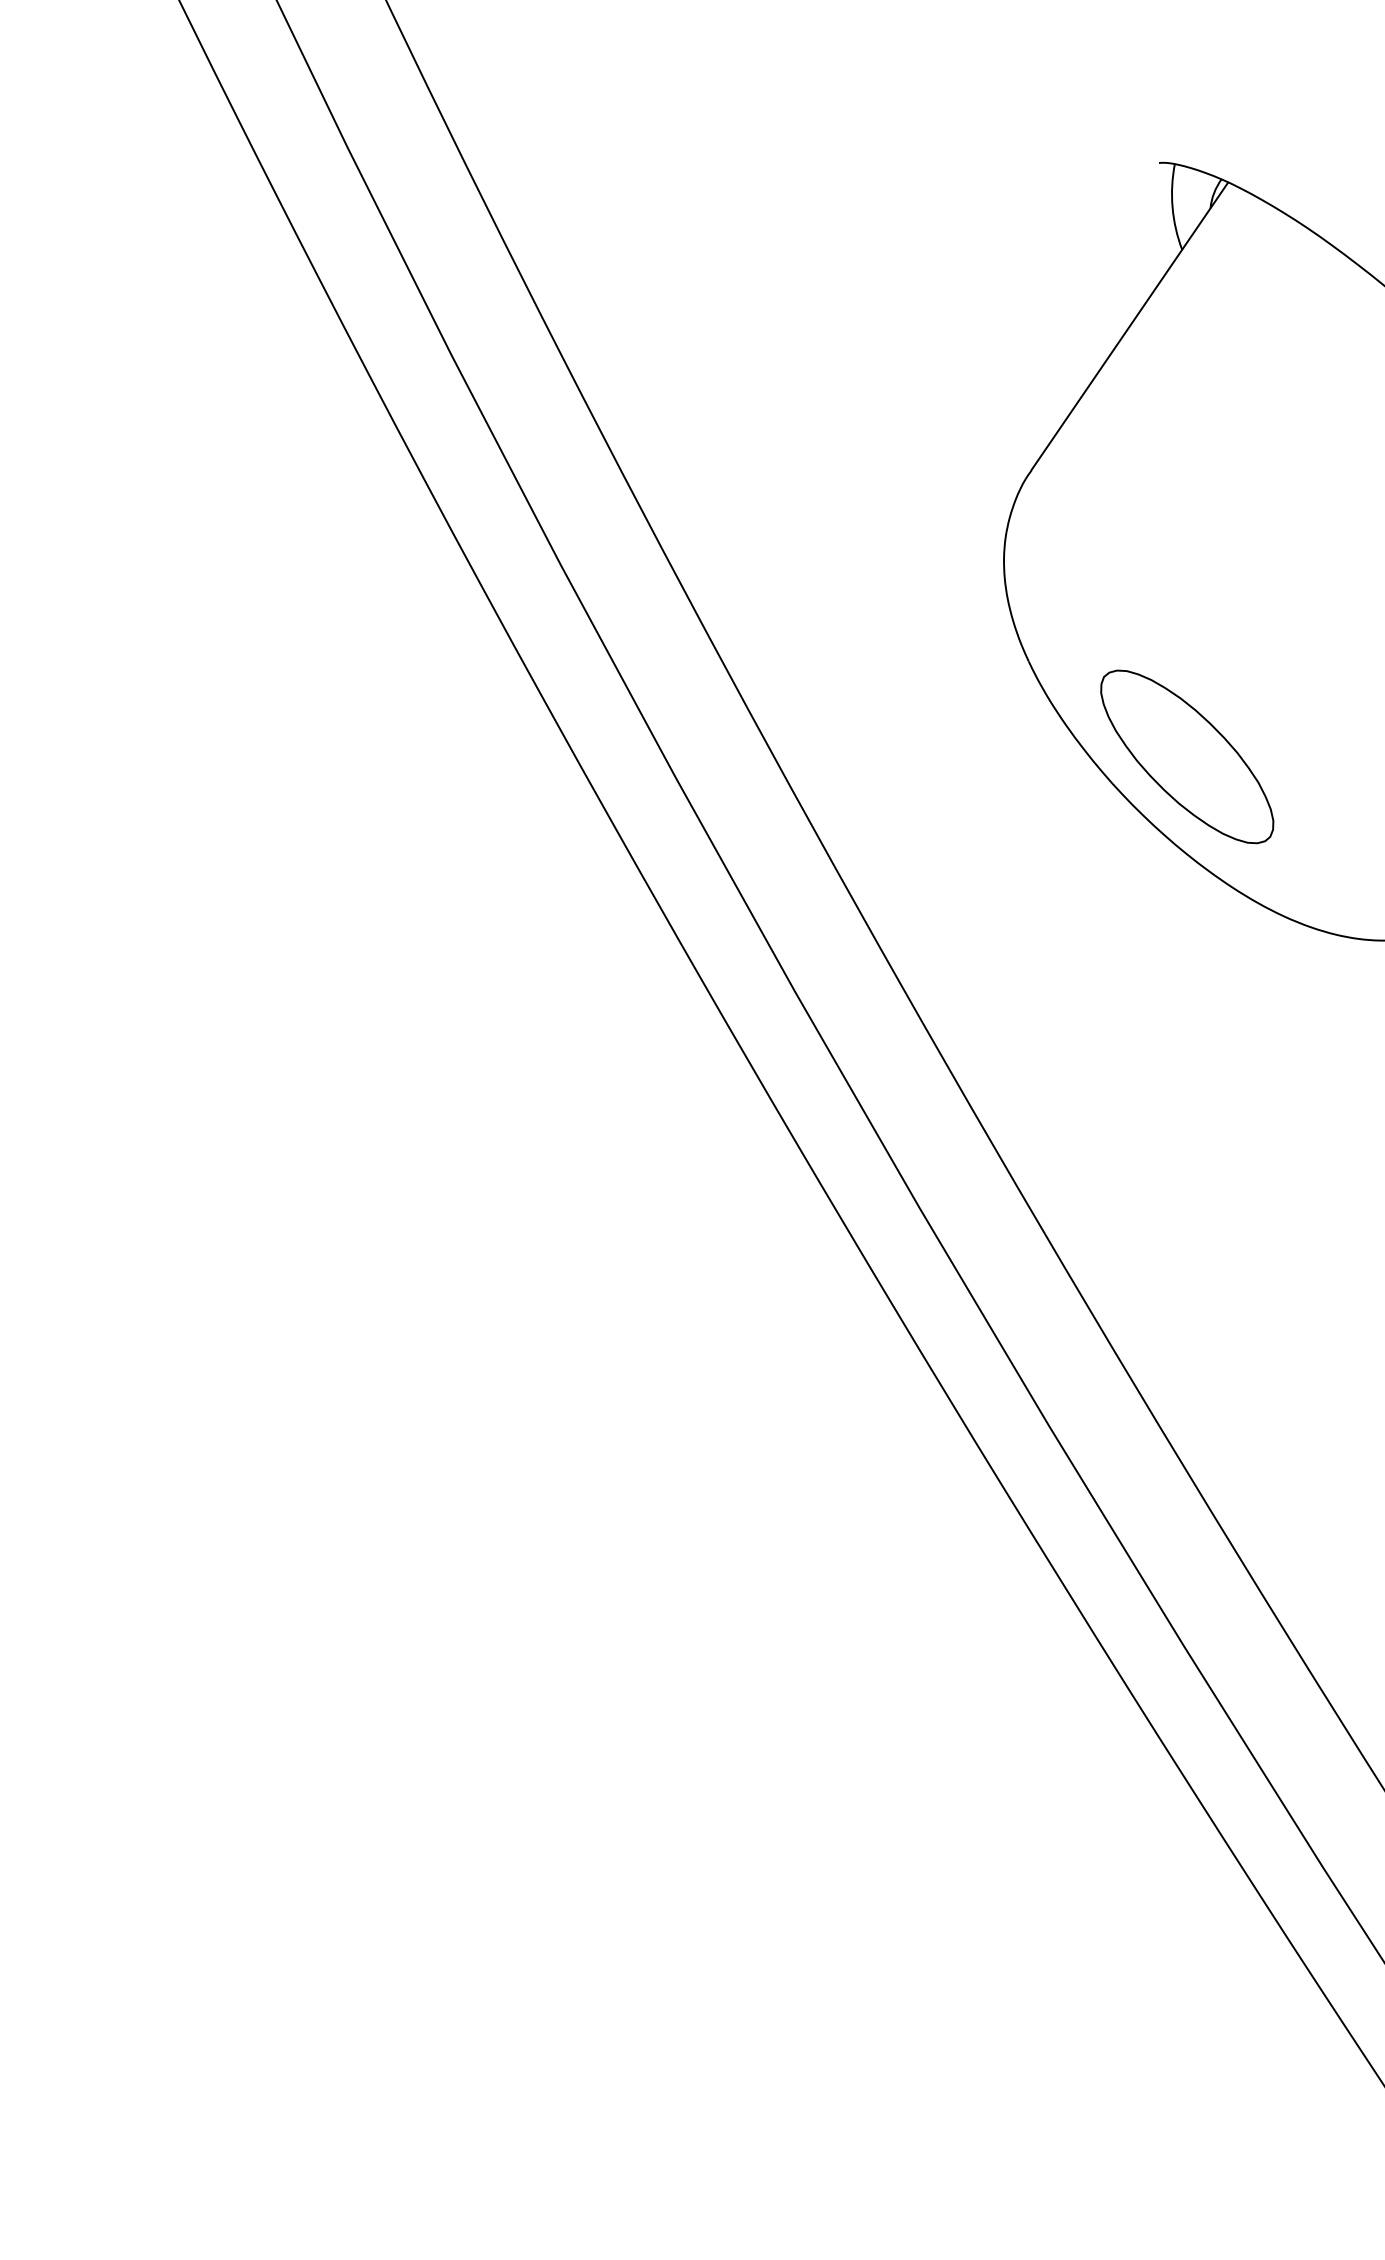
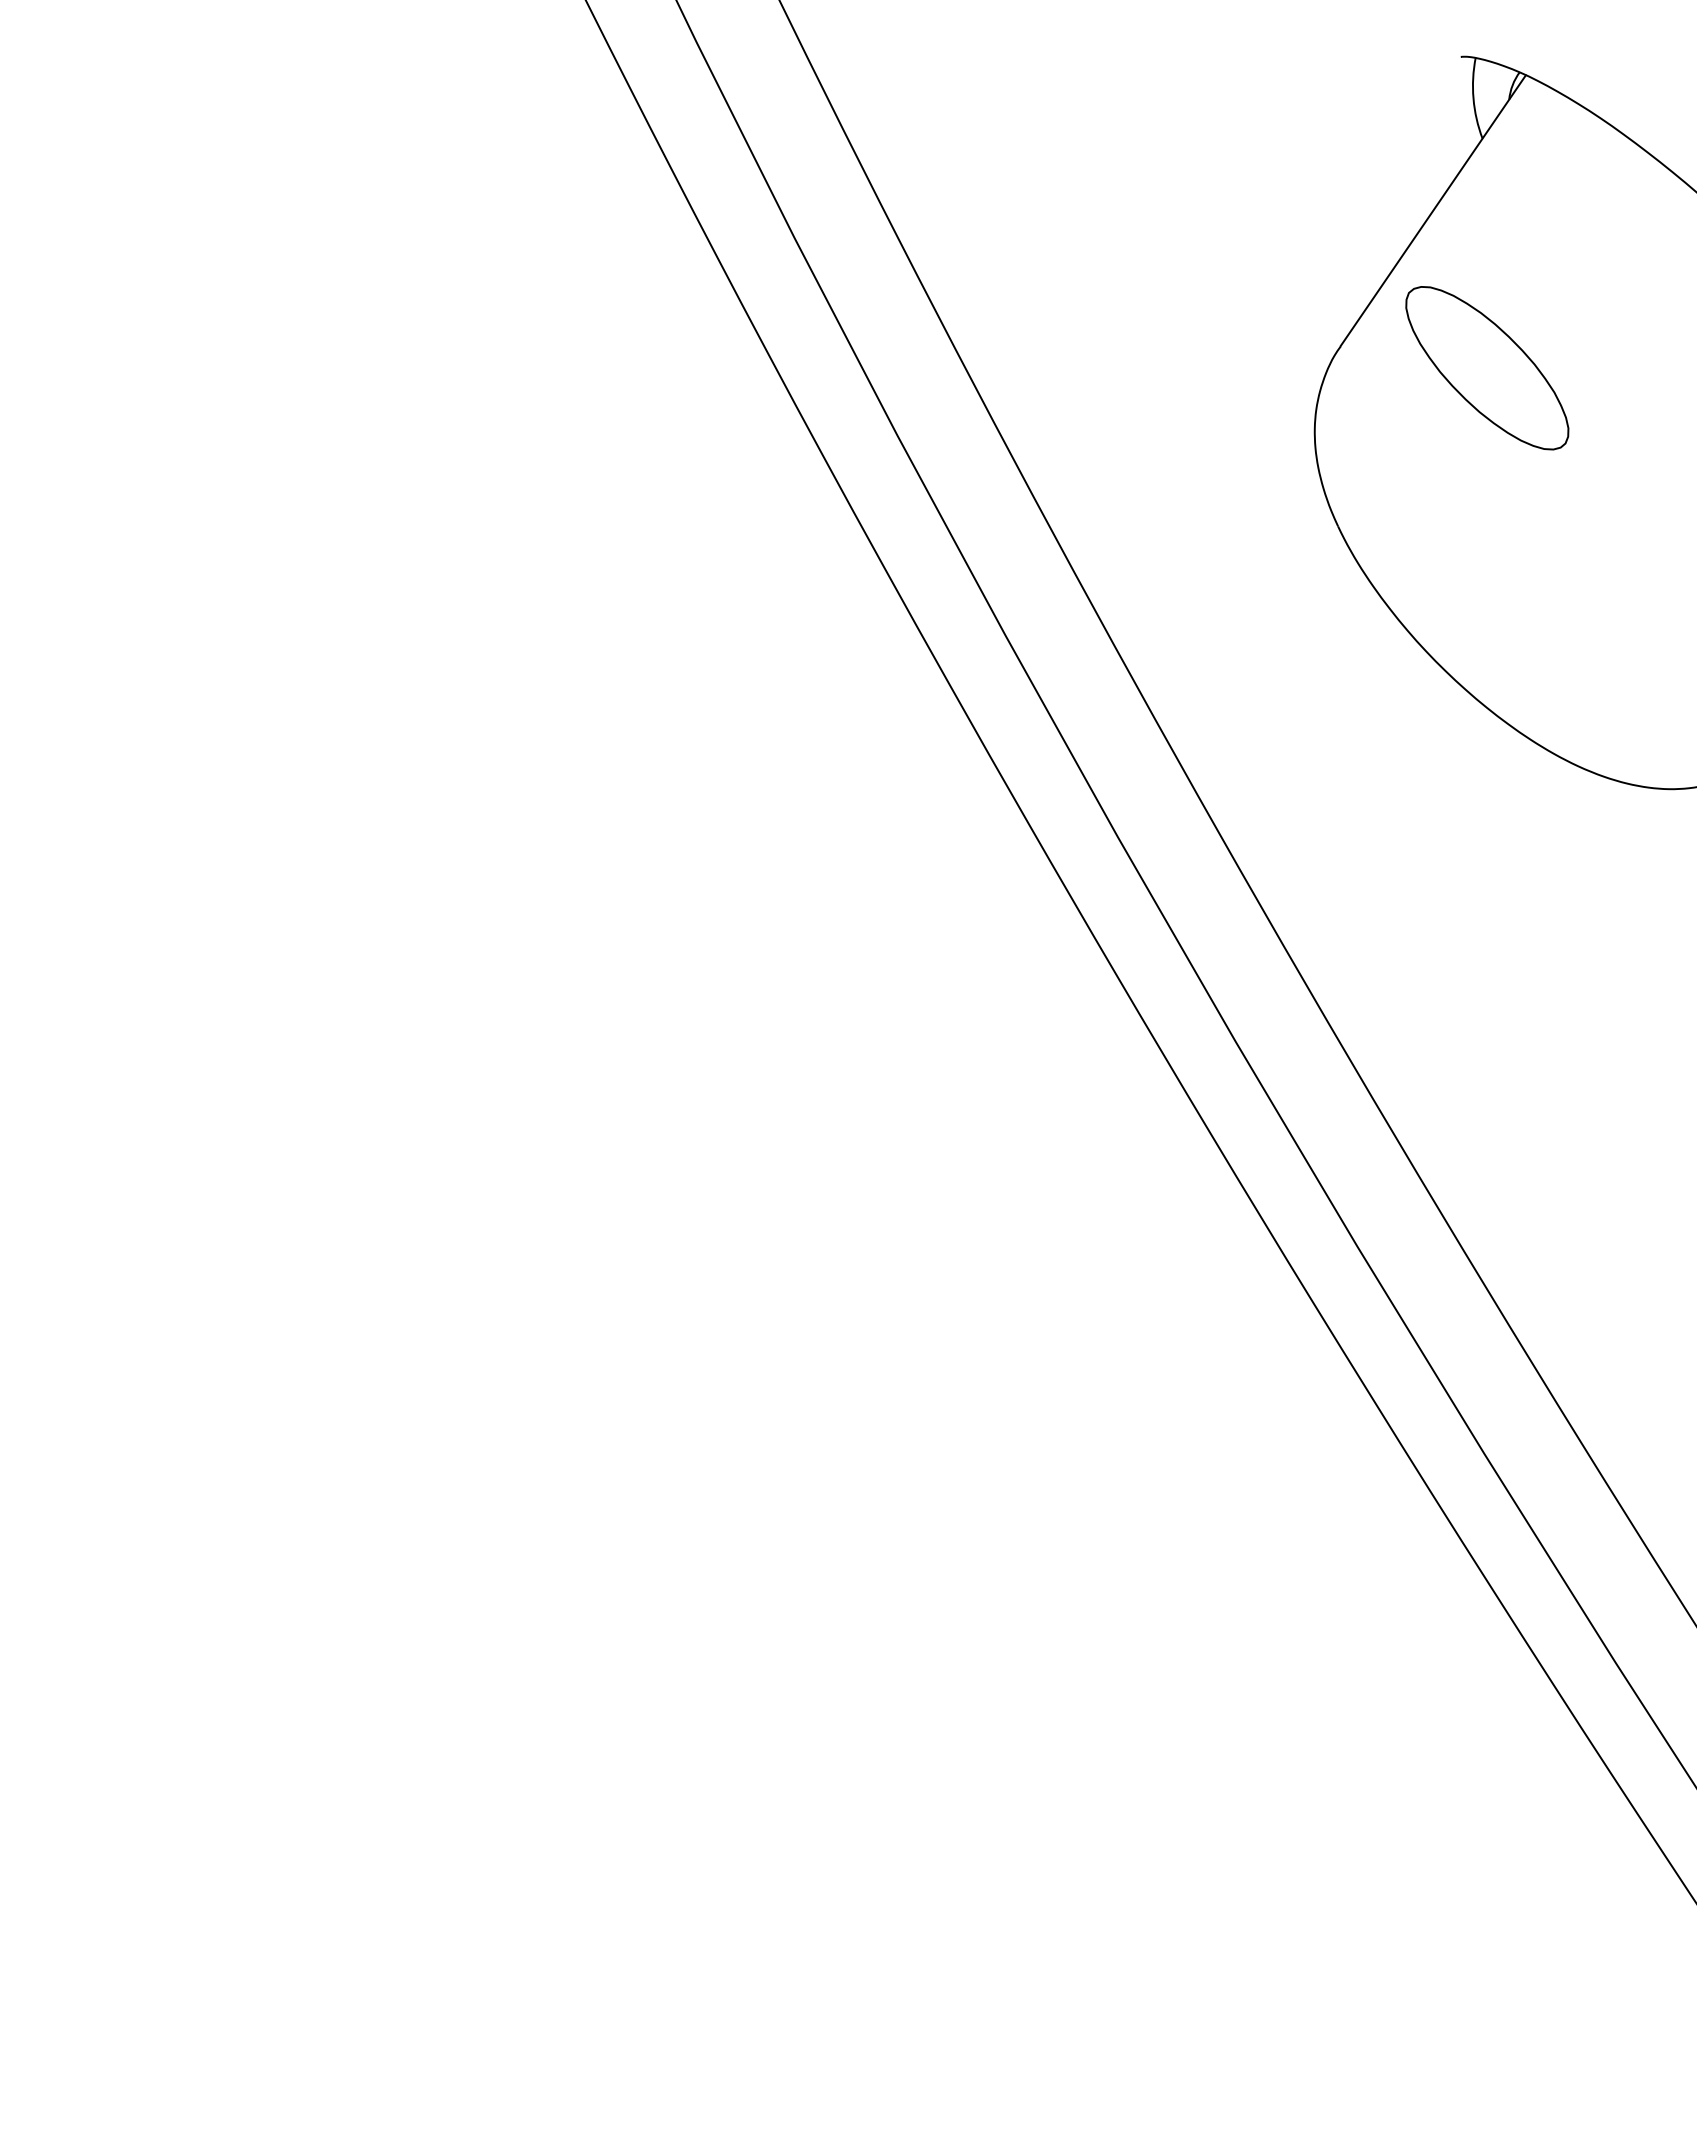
part: (1187, 757) -> (1487, 368), moved

